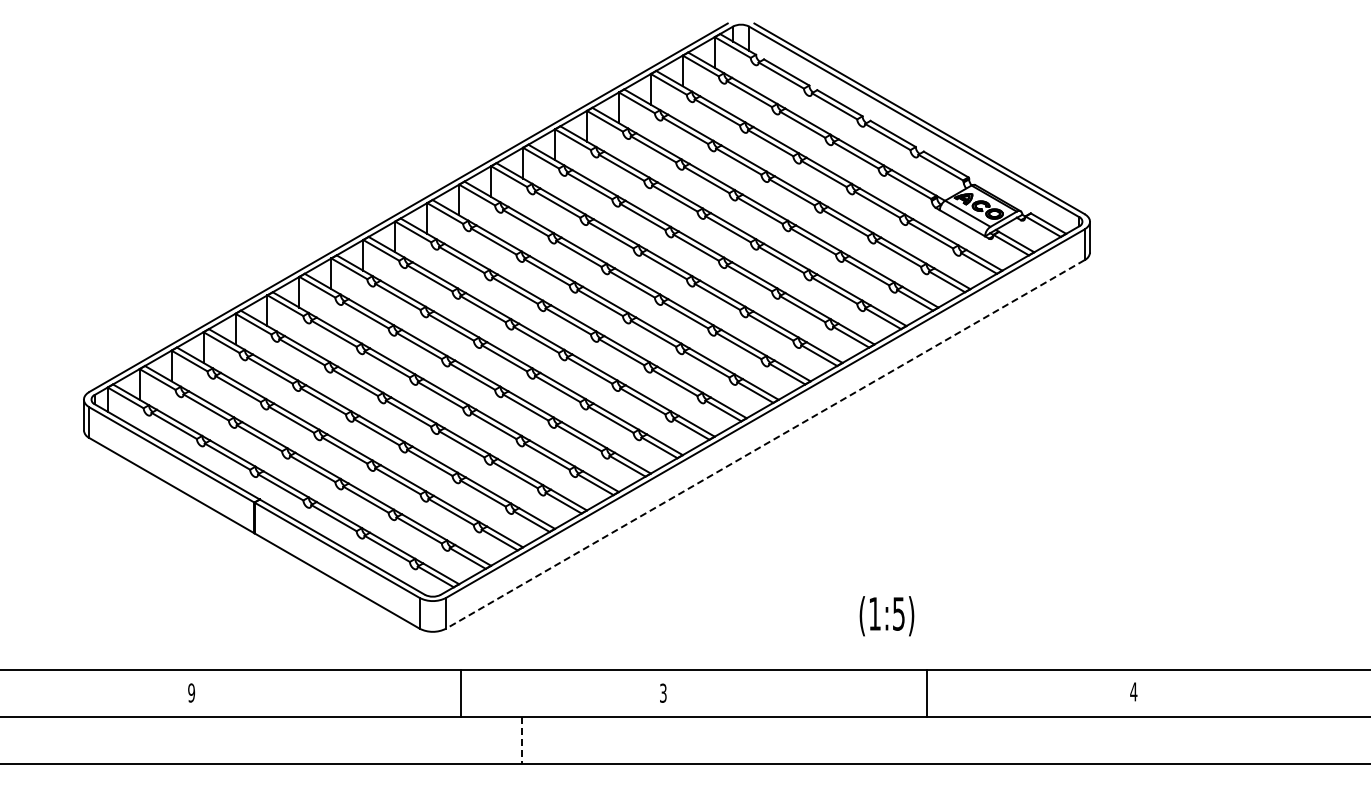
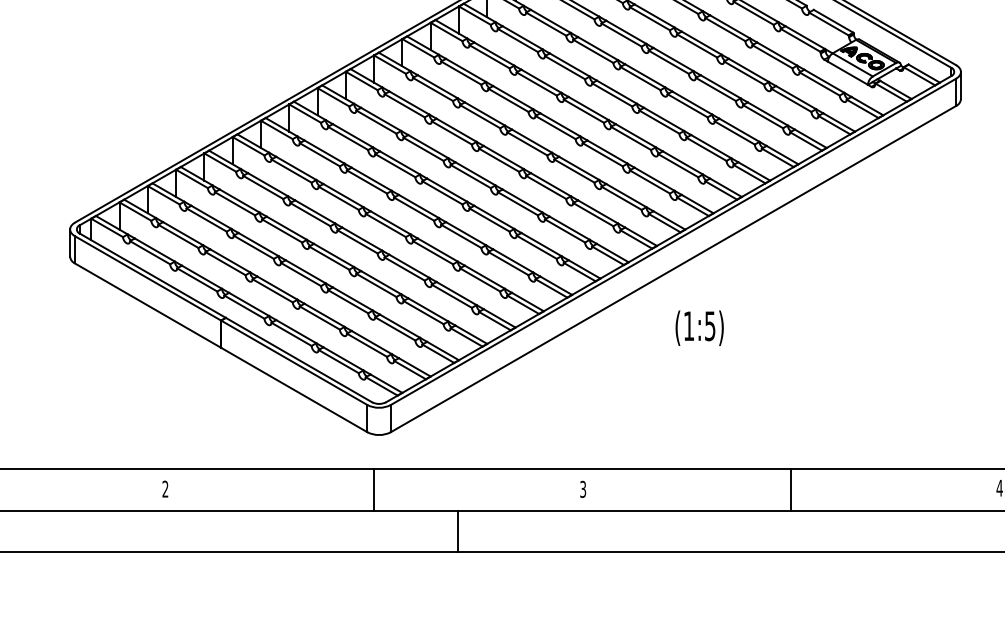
line: (765, 444) -> (673, 269), dashed -> solid
text: (886, 616) -> (699, 328), moved
text: (191, 692) -> (165, 488), 9 -> 2
line: (460, 693) -> (374, 489), moved
line: (927, 693) -> (791, 489), moved
line: (521, 740) -> (457, 531), dashed -> solid

